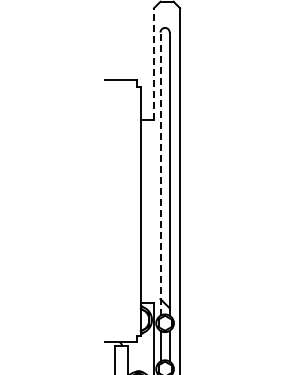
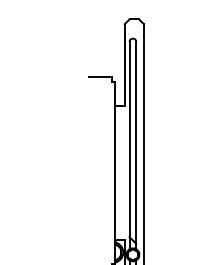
line: (153, 63) -> (124, 64), dashed -> solid
line: (160, 174) -> (129, 145), dashed -> solid

